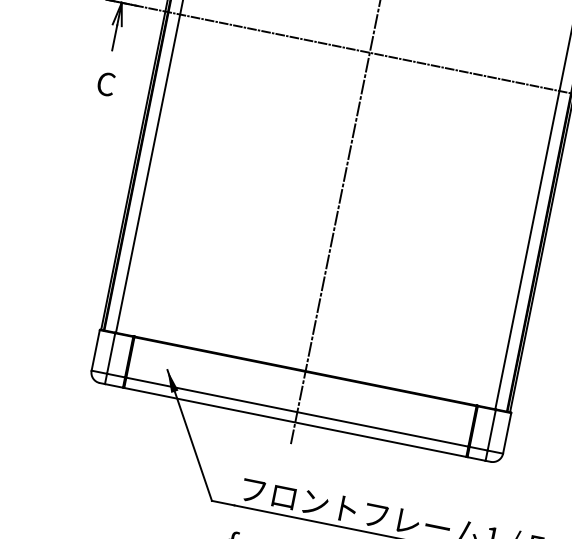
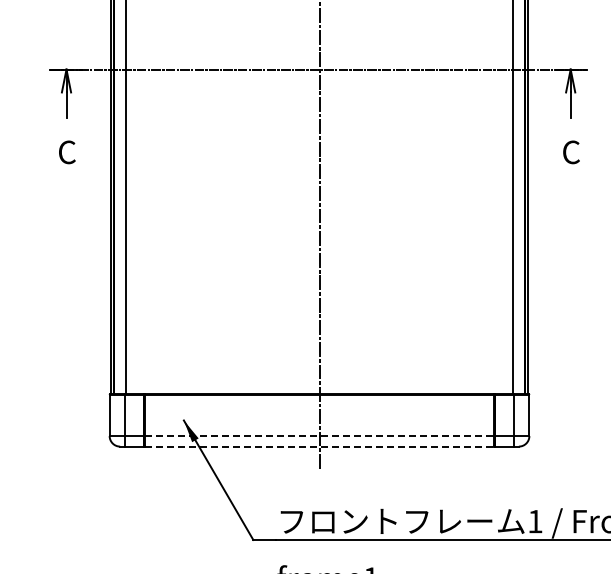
line: (298, 412) -> (320, 436), solid -> dashed
line: (296, 422) -> (320, 446), solid -> dashed

